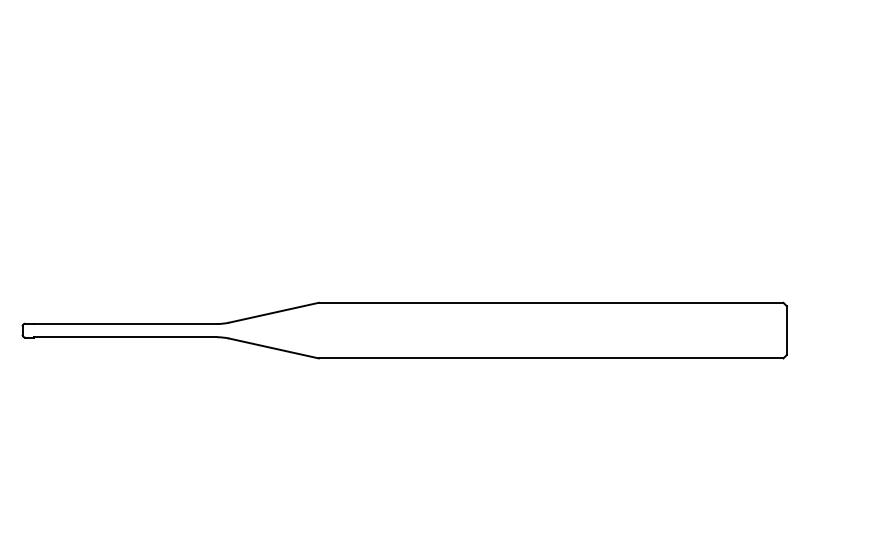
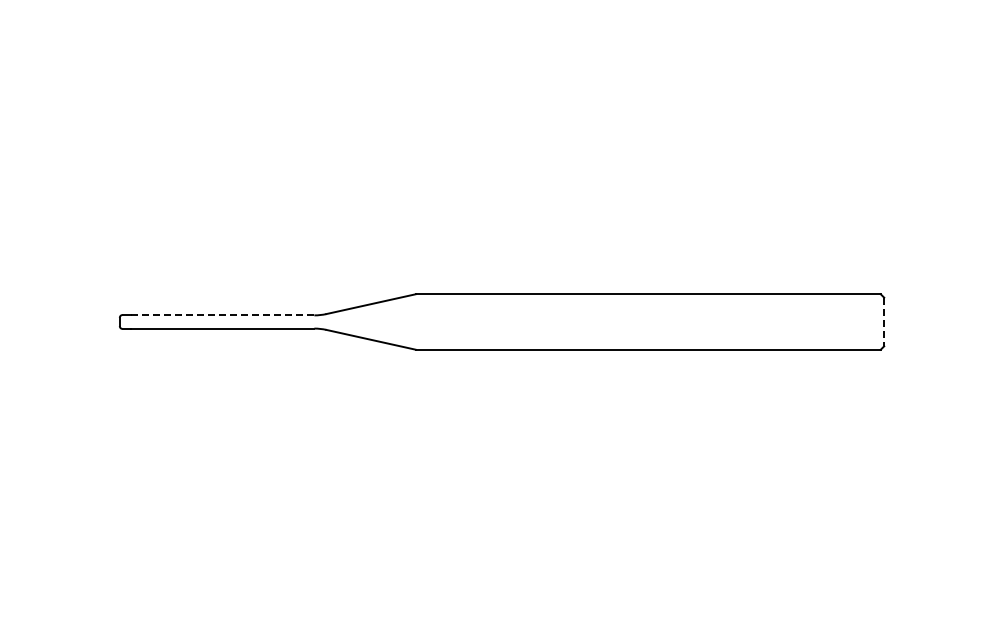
line: (125, 324) -> (222, 315), solid -> dashed
line: (787, 331) -> (884, 322), solid -> dashed

